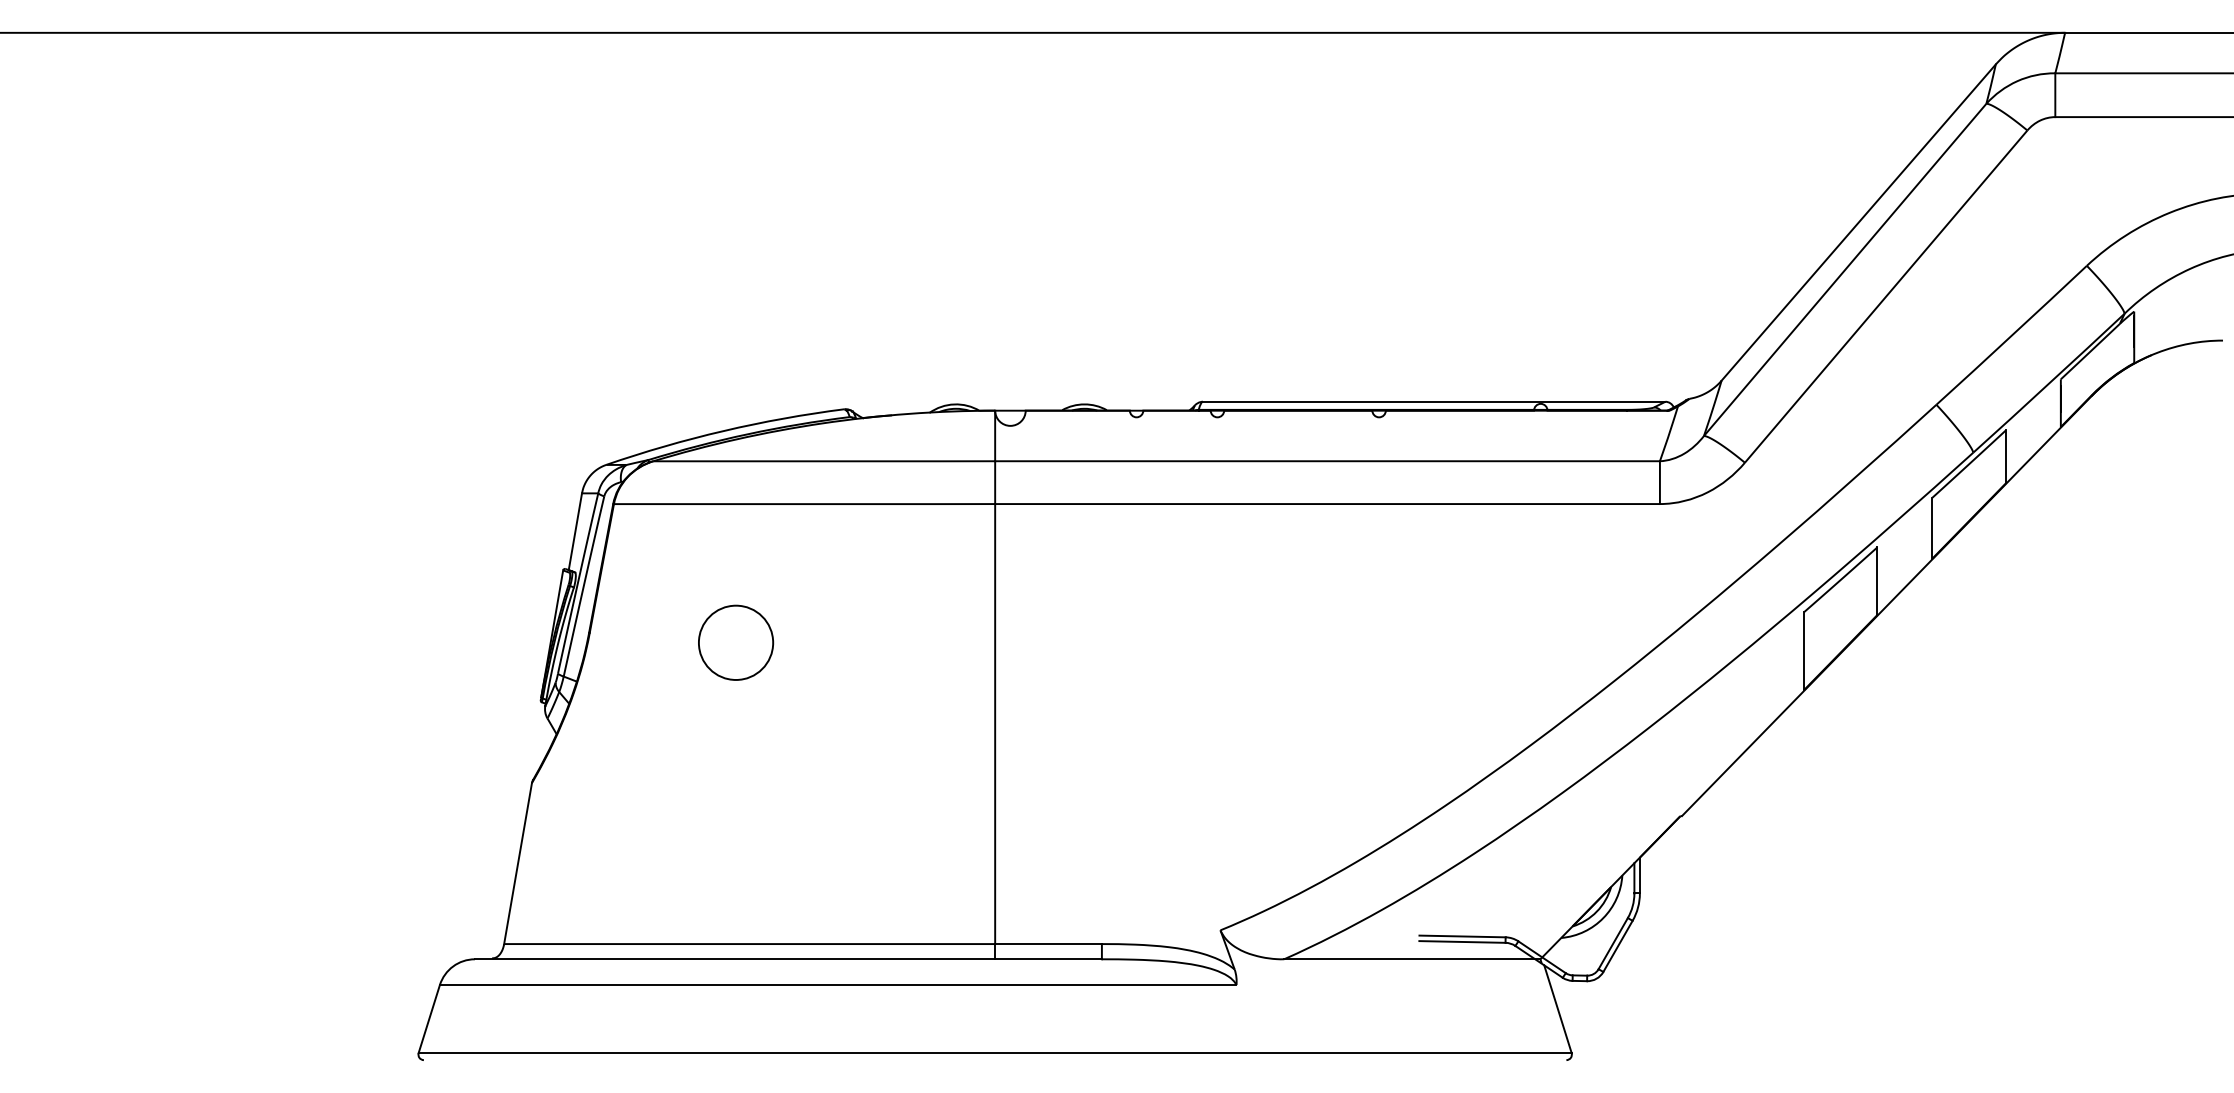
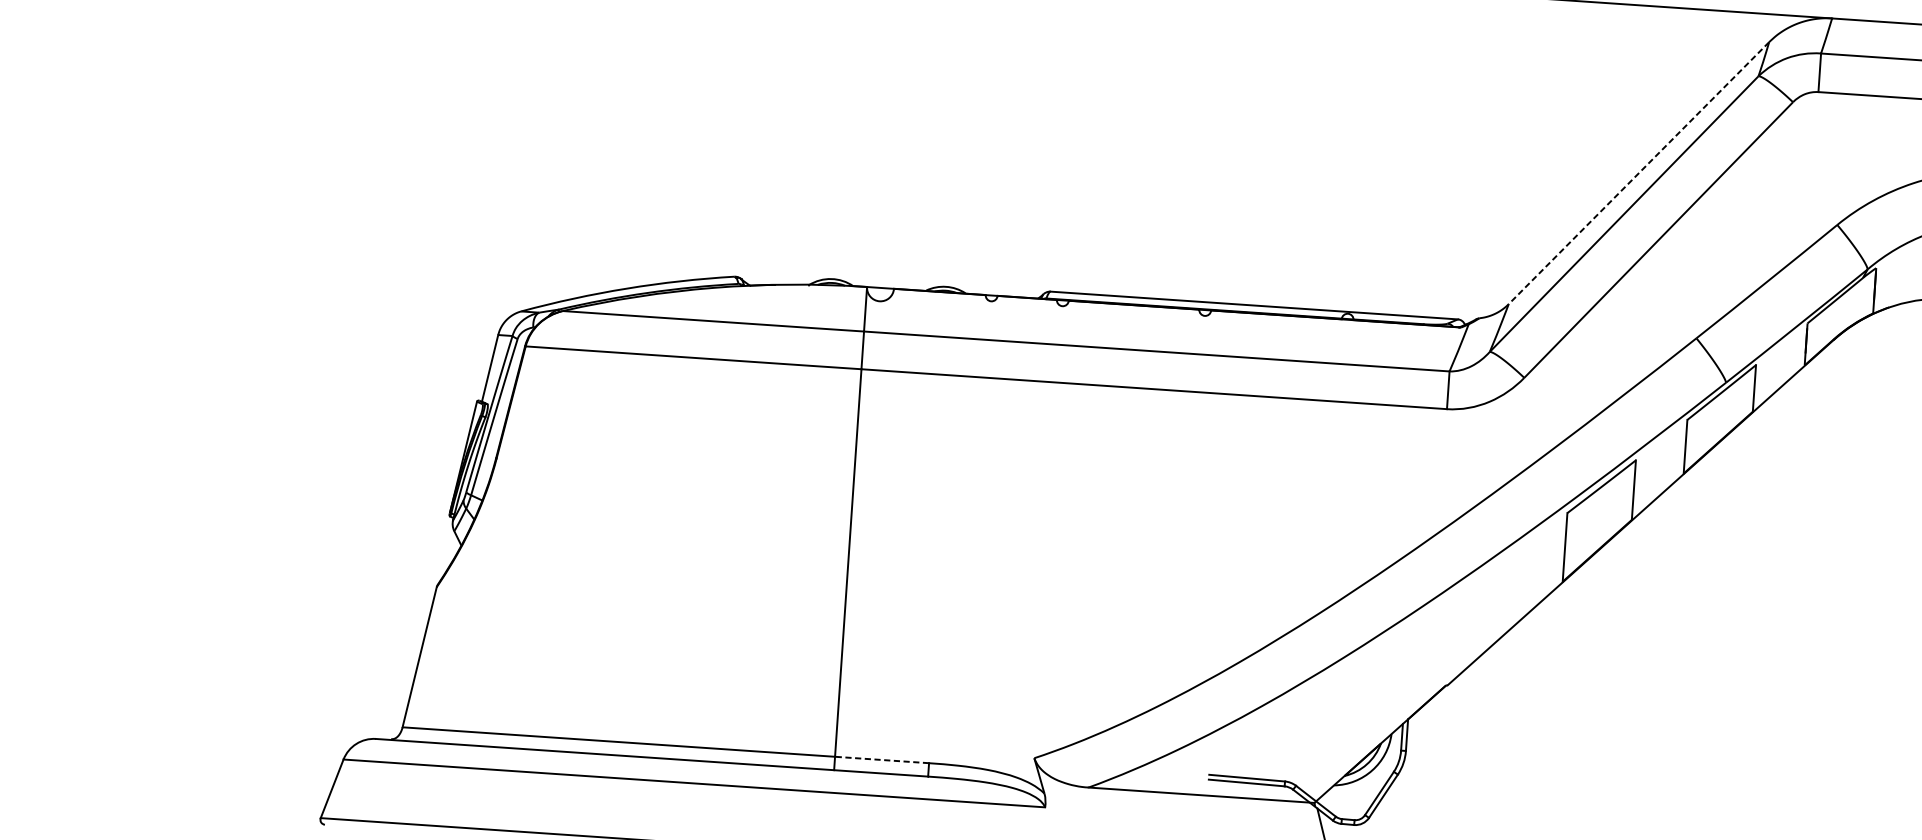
line: (1858, 222) -> (1638, 173), solid -> dashed
circle: (736, 642) -> (625, 475), removed
line: (1048, 944) -> (882, 760), solid -> dashed

